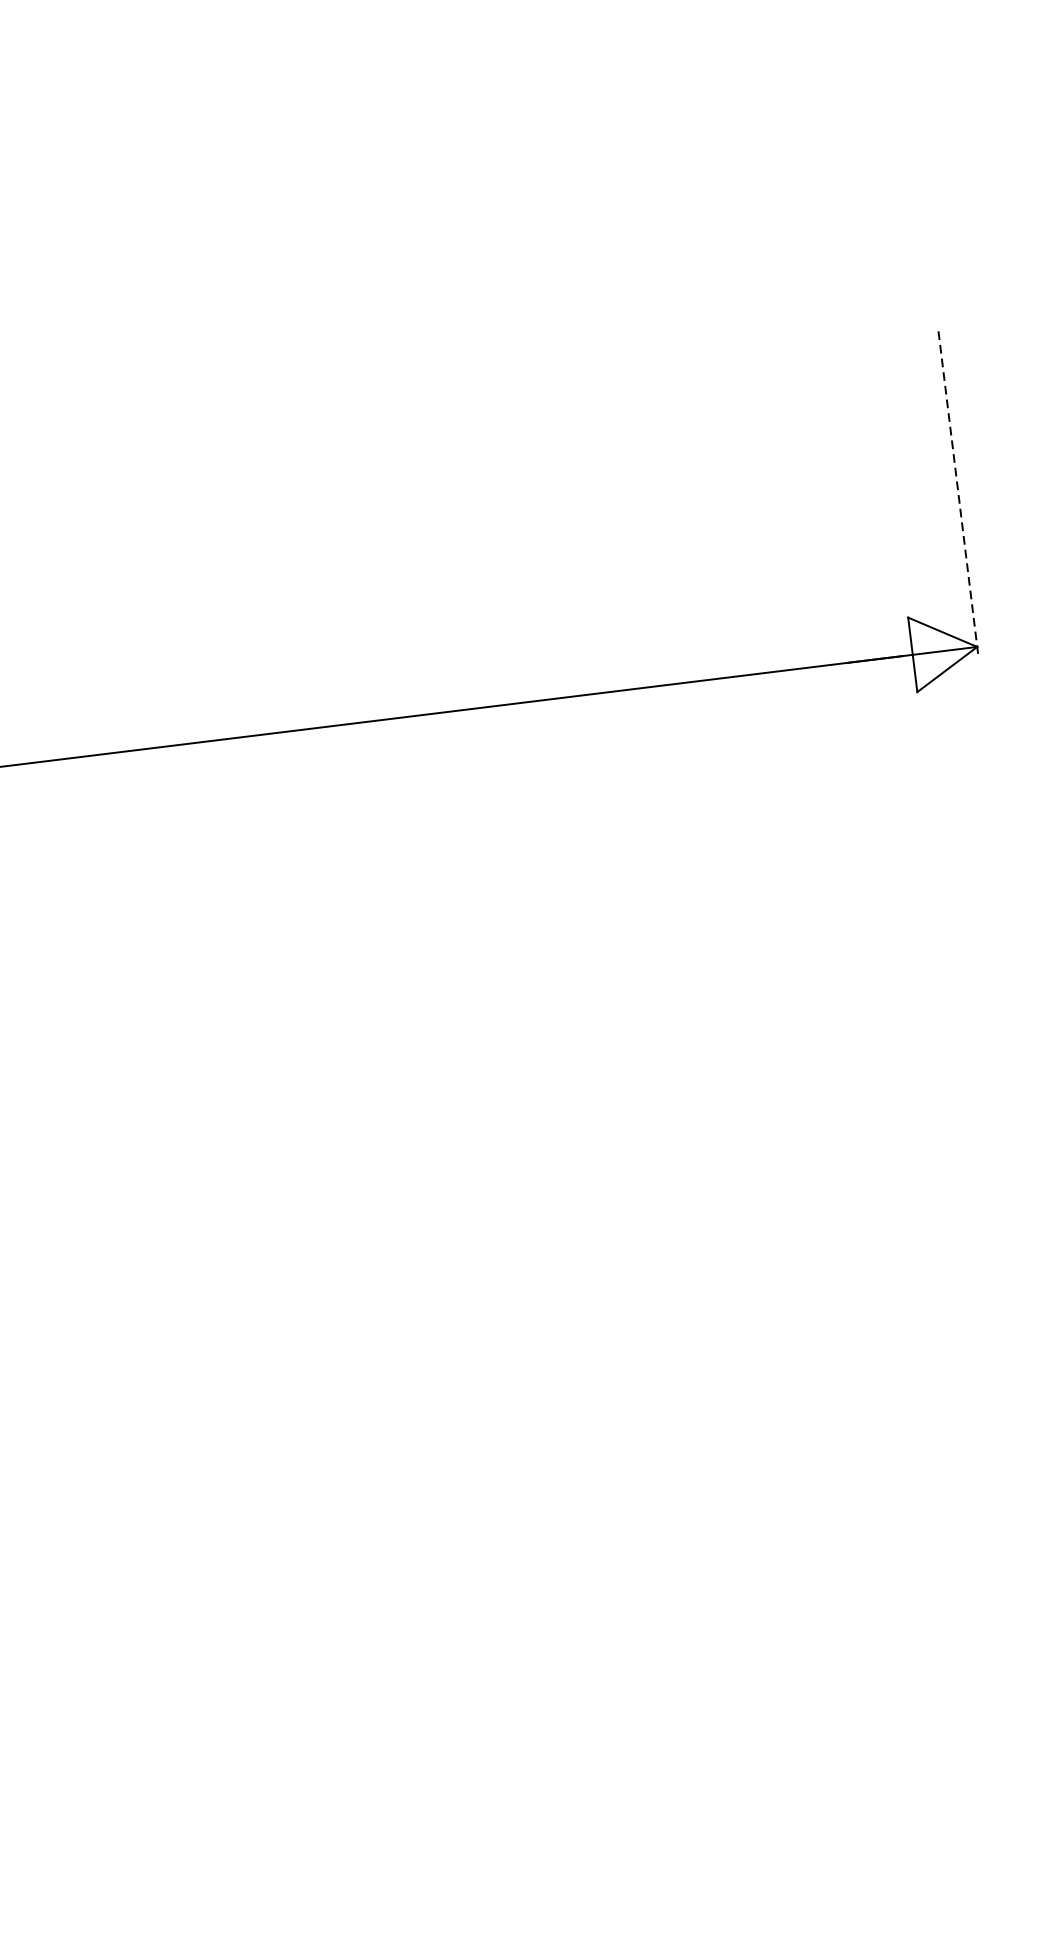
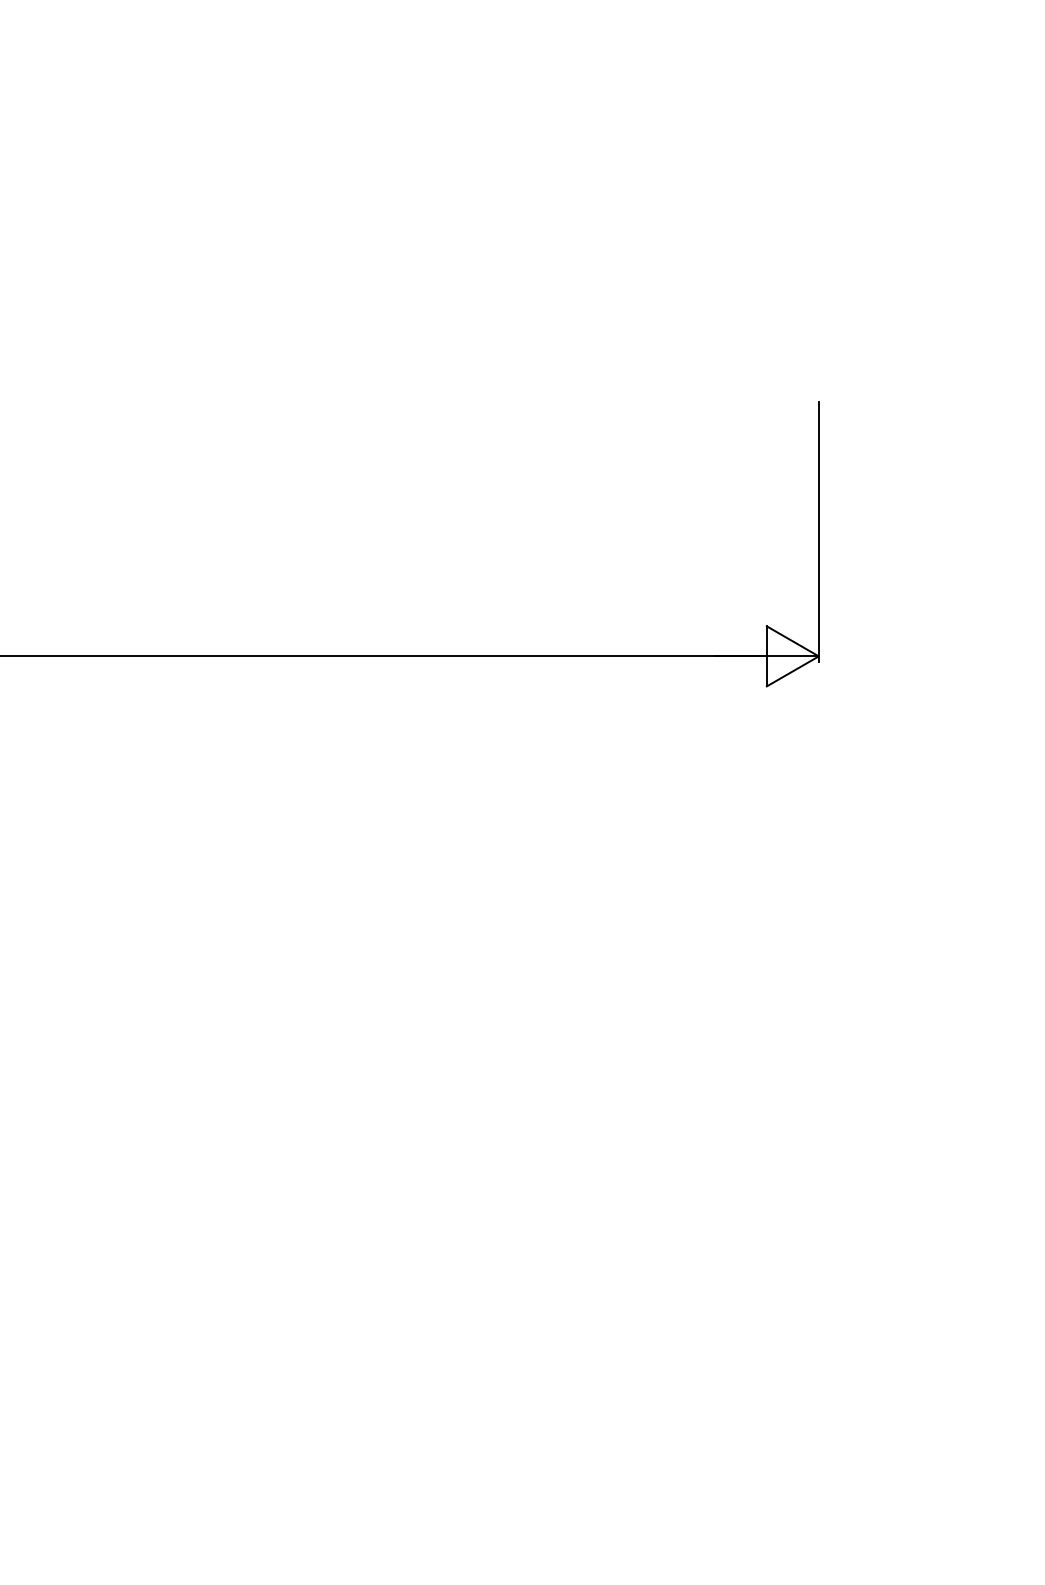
line: (957, 493) -> (818, 532), dashed -> solid

